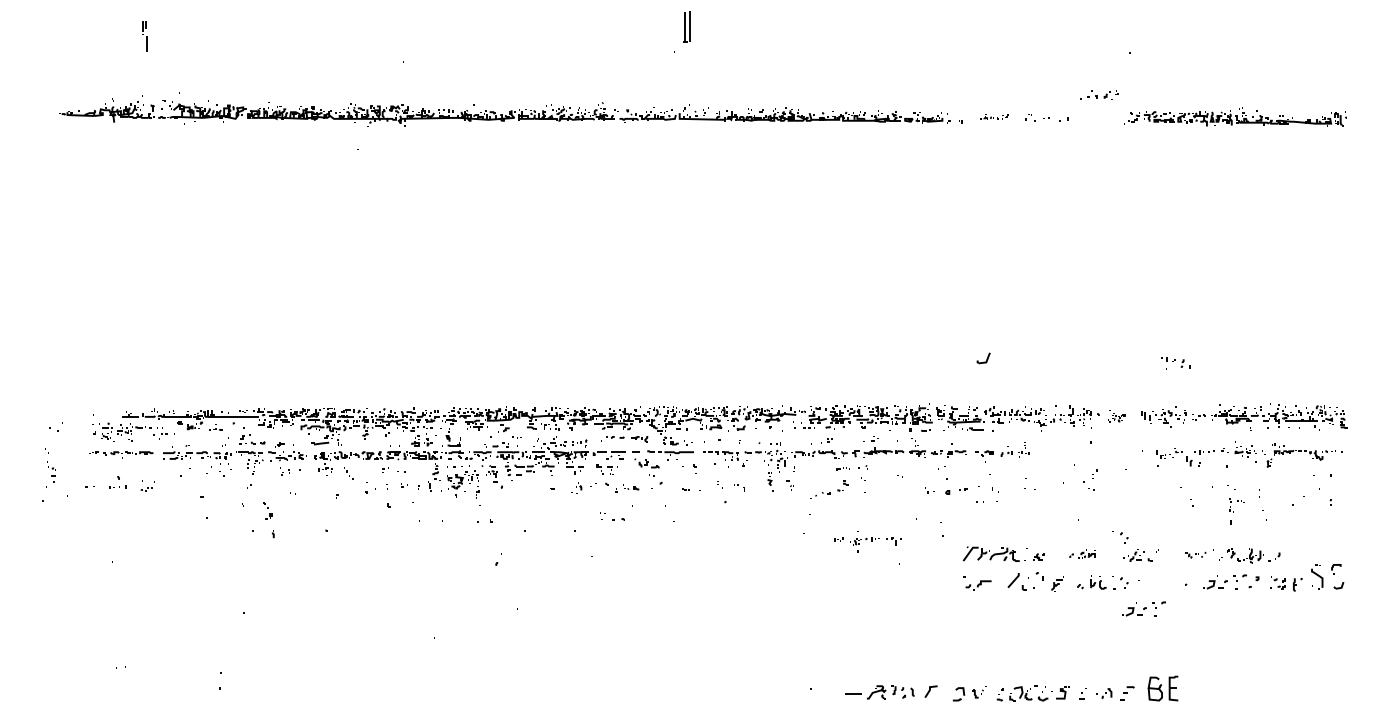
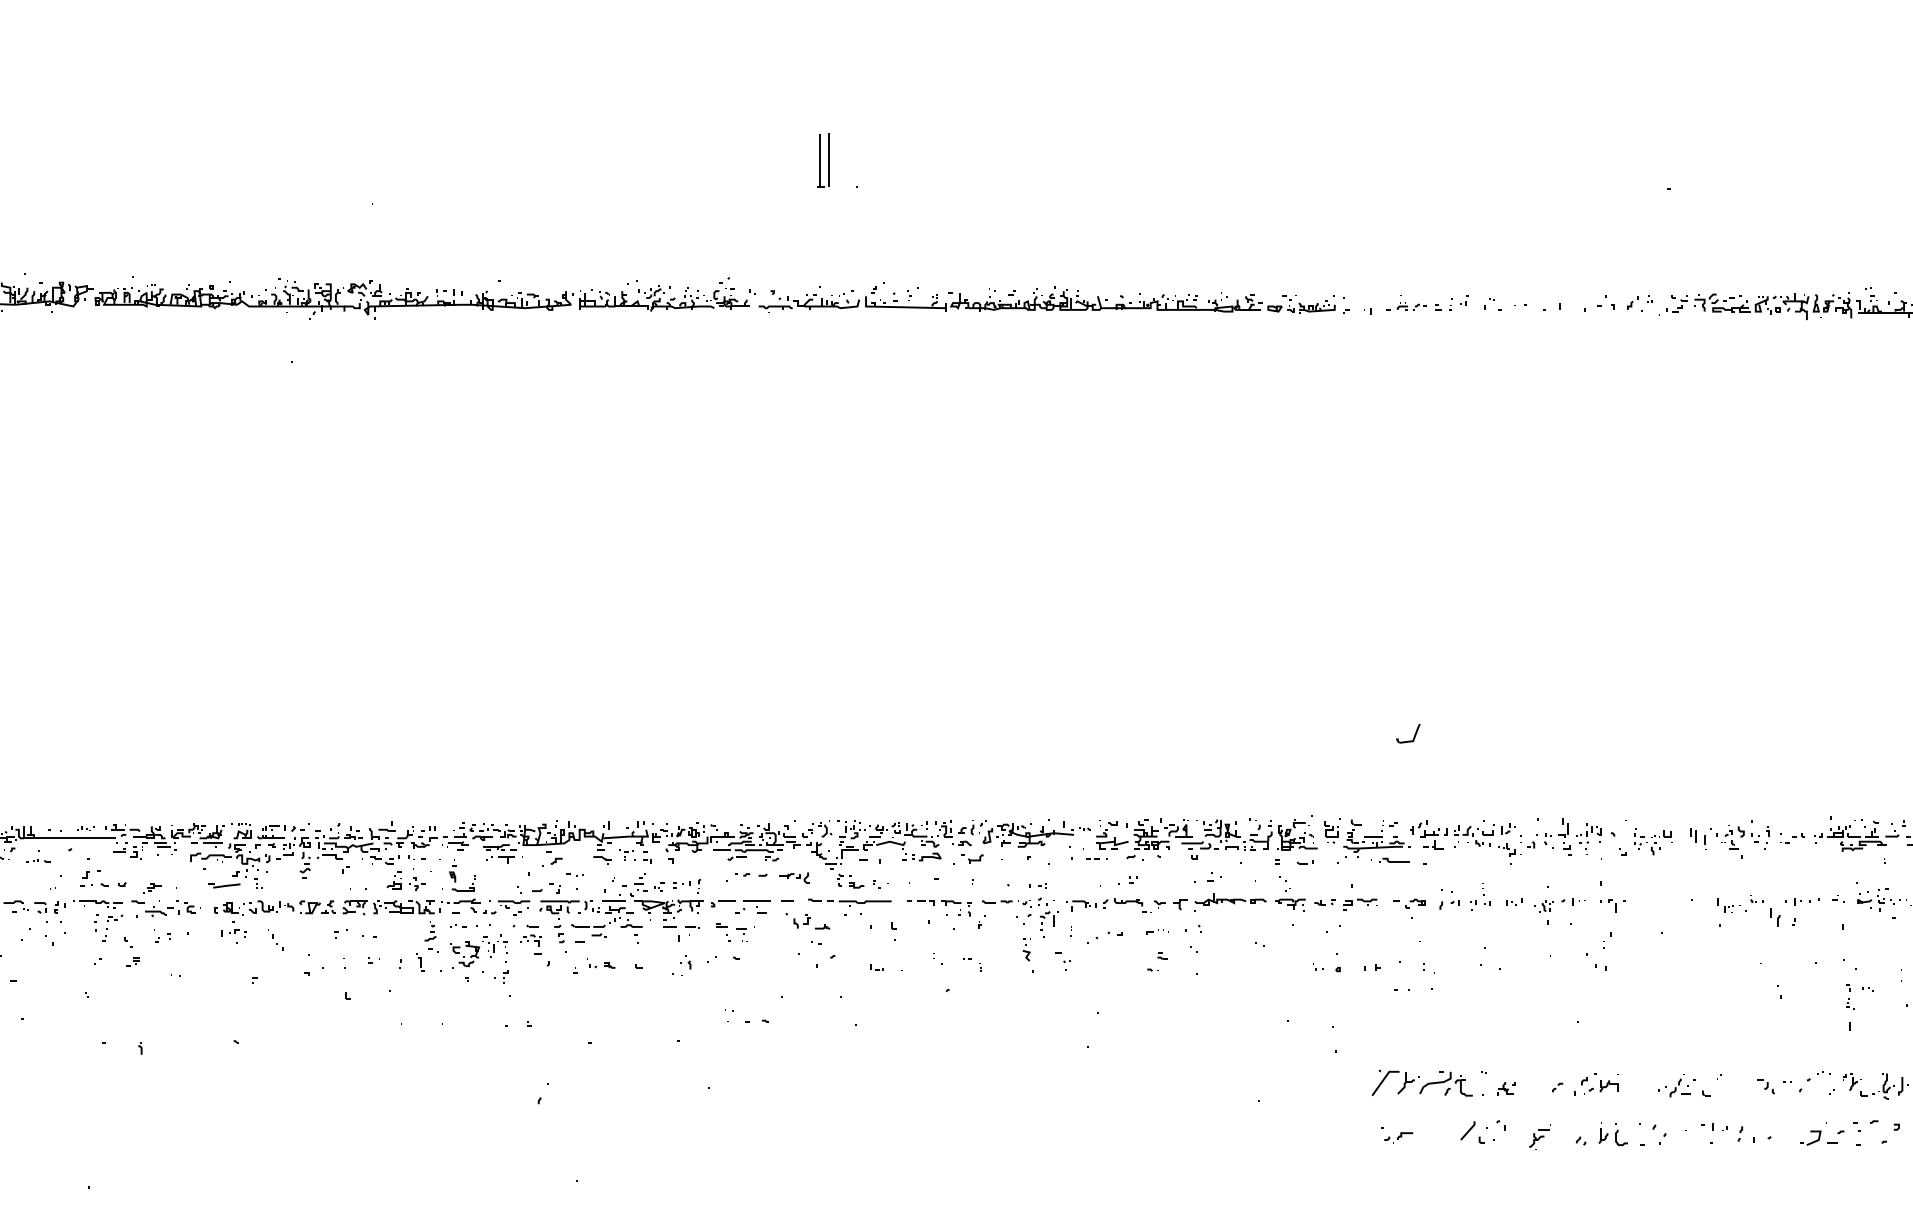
part: (686, 26) -> (822, 159), moved
part: (1099, 94) -> (1618, 302), moved
part: (994, 116) -> (1427, 302), size x1.67
part: (1175, 363) -> (1727, 1133), moved
part: (1116, 416) -> (1645, 837), size x1.67
part: (938, 486) -> (1327, 962), size x0.62
part: (627, 488) -> (594, 966), moved
part: (820, 495) -> (1104, 937), moved
part: (267, 510) -> (130, 951), moved
part: (1120, 537) -> (1652, 1053), removed
part: (867, 541) -> (1565, 905), moved
part: (1199, 553) -> (1793, 1082), size x1.43
part: (1082, 554) -> (1584, 1083), size x1.43
part: (1025, 581) -> (1483, 1132), size x0.71
part: (977, 583) -> (1397, 1135), size x0.62
part: (1143, 608) -> (1693, 1180), removed

